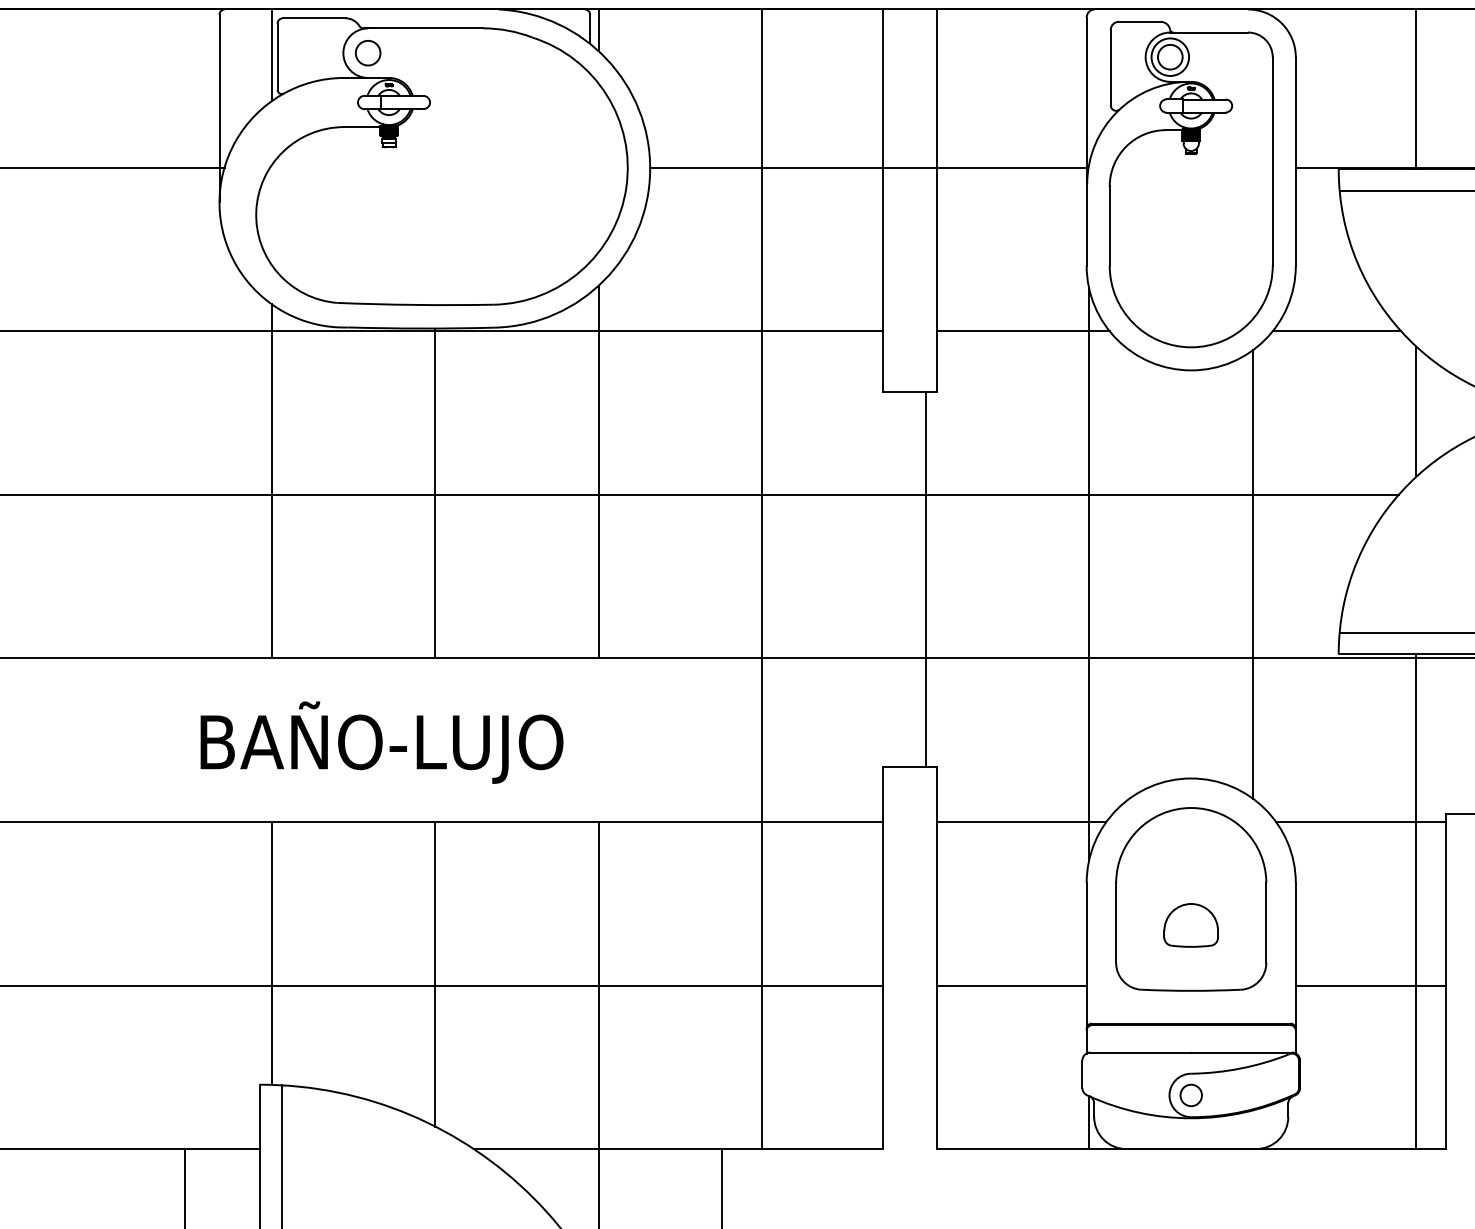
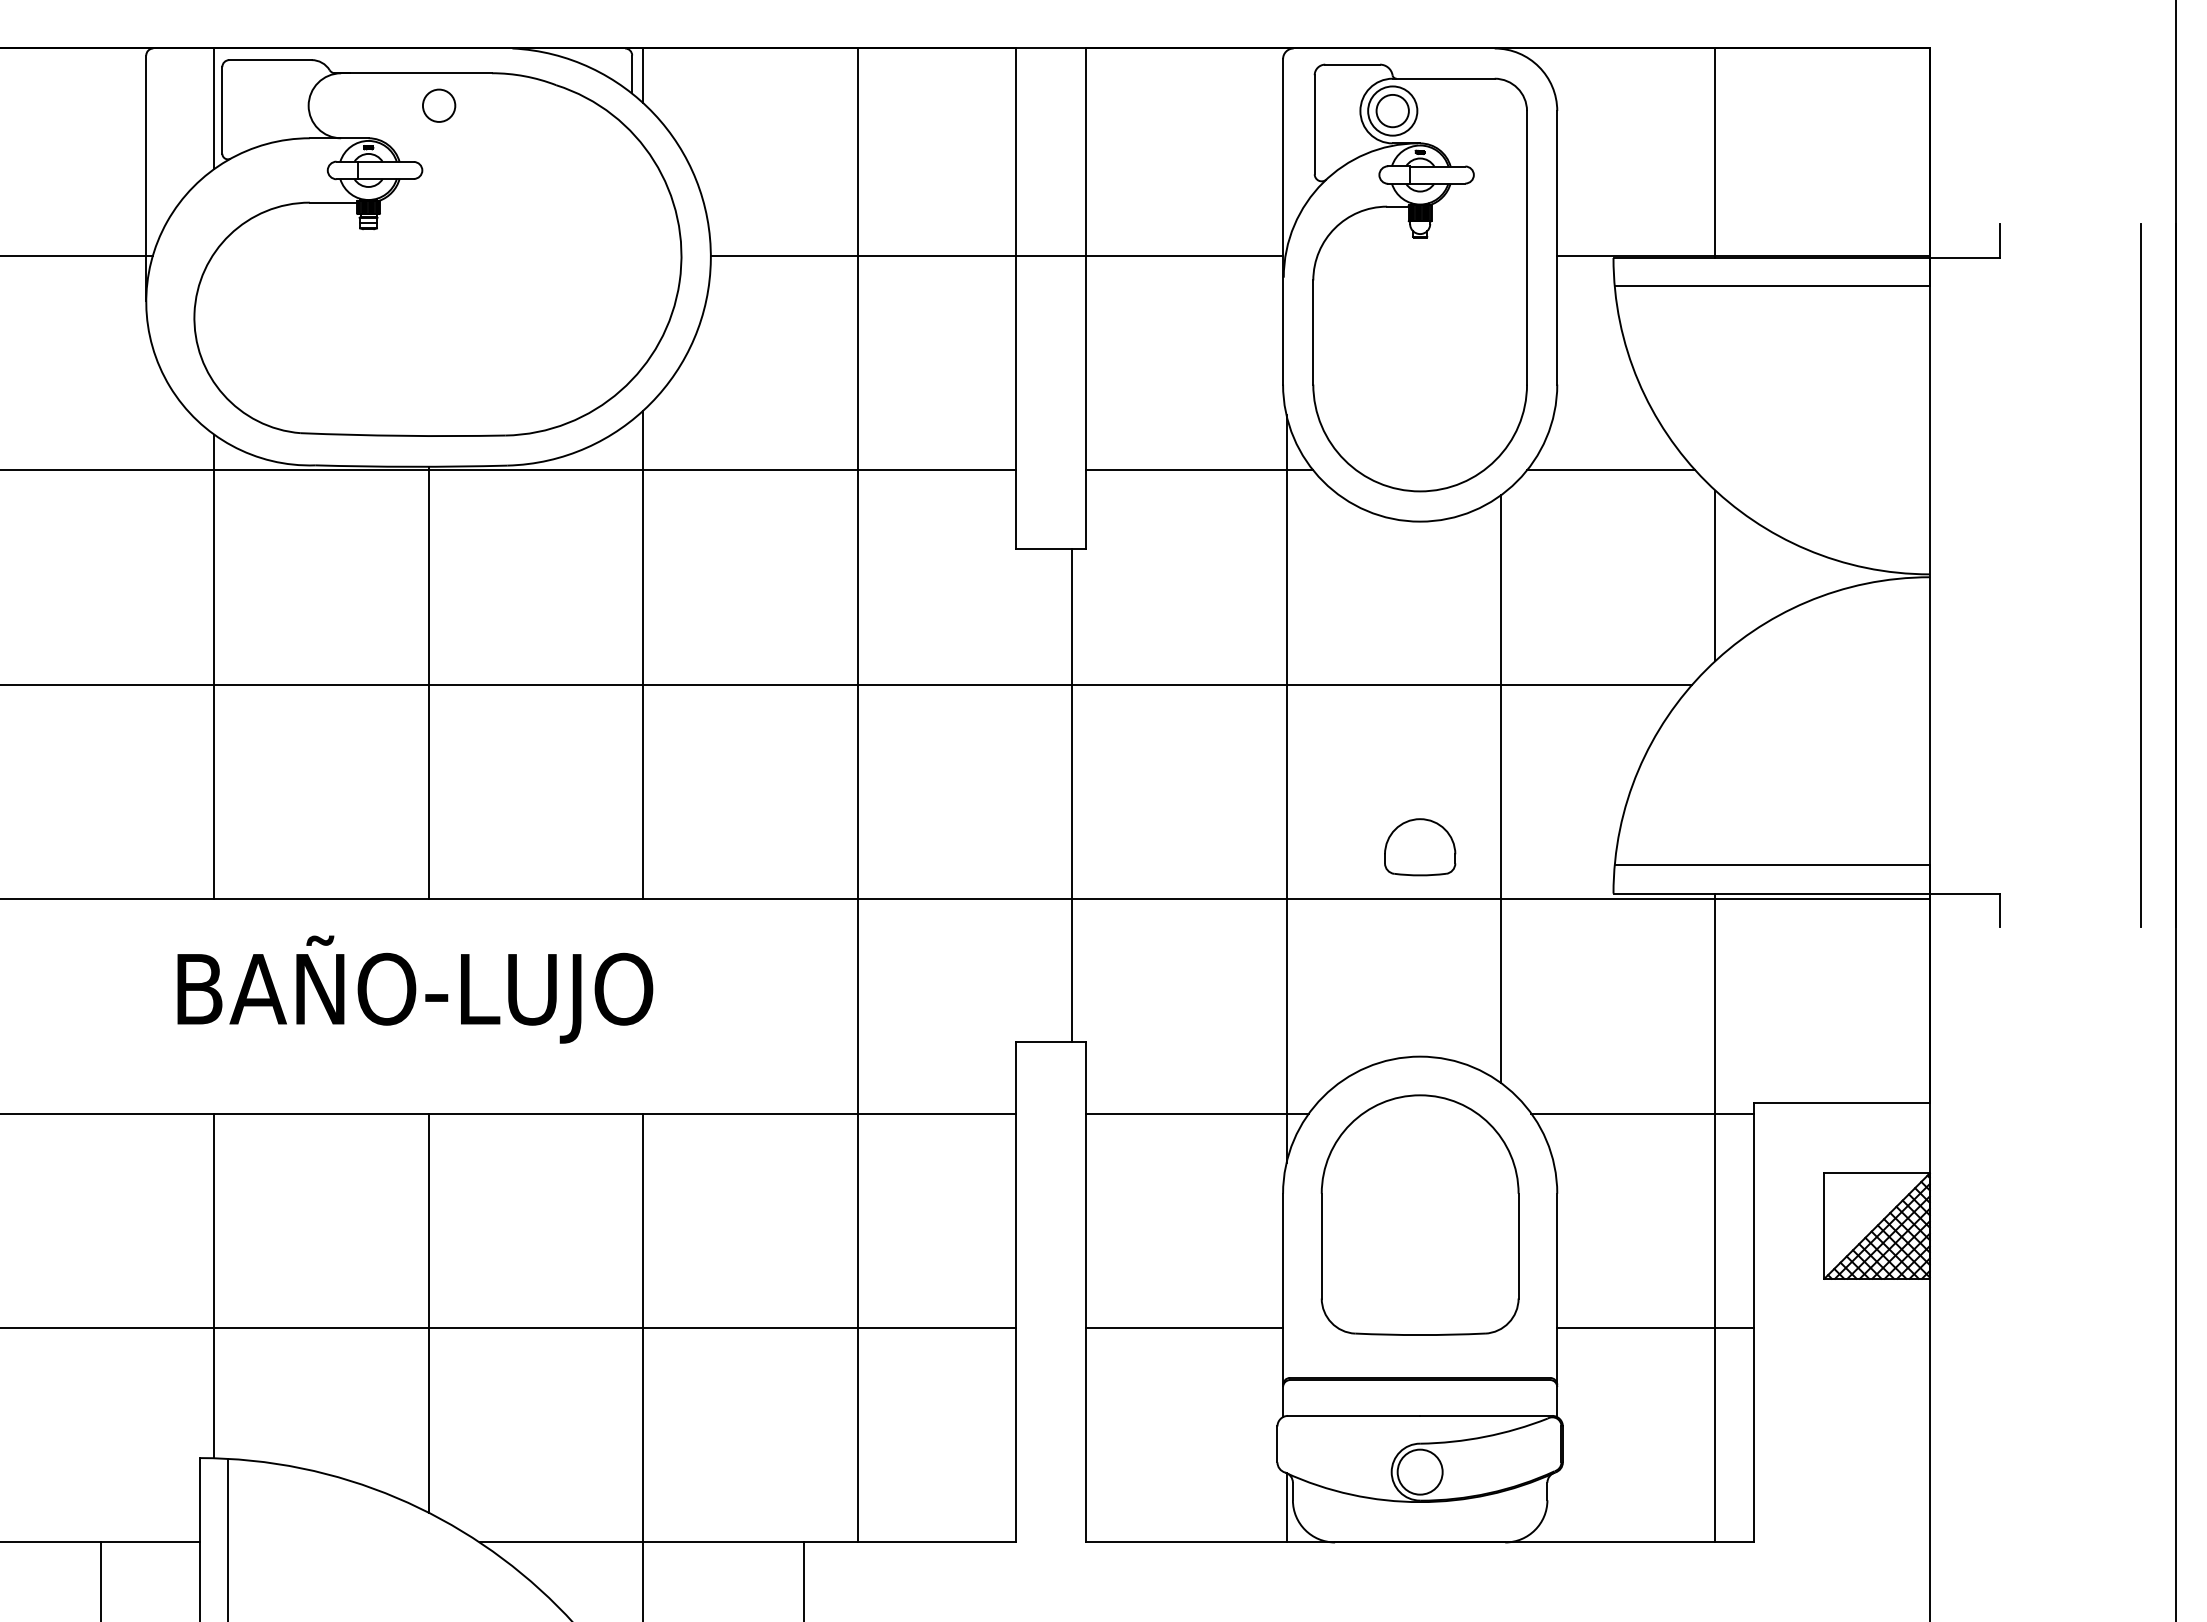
circle: (368, 52) -> (439, 105), moved
text: (382, 742) -> (415, 989), moved
part: (1191, 925) -> (1420, 847), moved
circle: (1191, 1095) -> (1420, 1472), size x1.6

